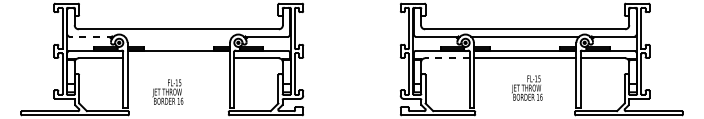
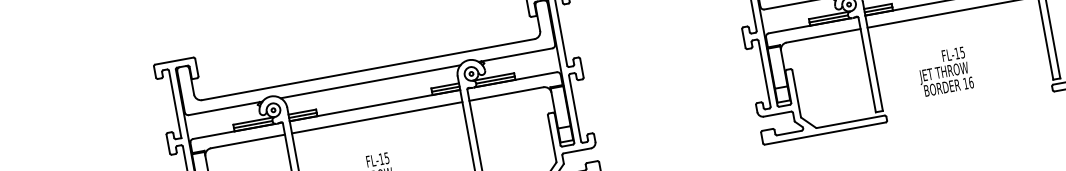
line: (91, 36) -> (225, 108), dashed -> solid
line: (178, 36) -> (370, 81), added
line: (178, 58) -> (376, 118), added
line: (446, 58) -> (822, 36), dashed -> solid
text: (527, 87) -> (945, 70), moved

